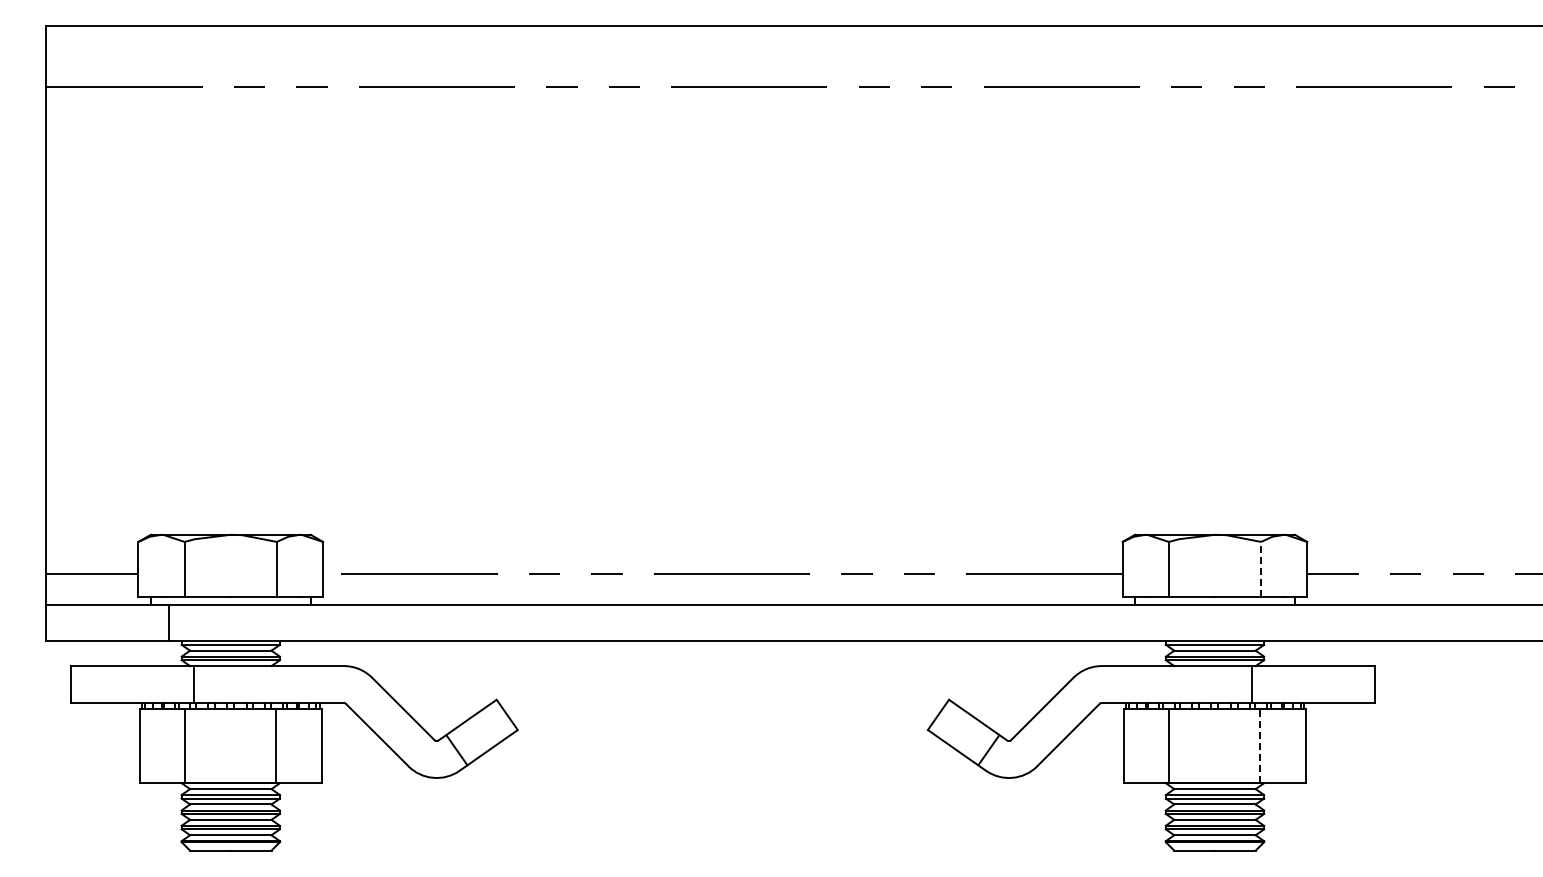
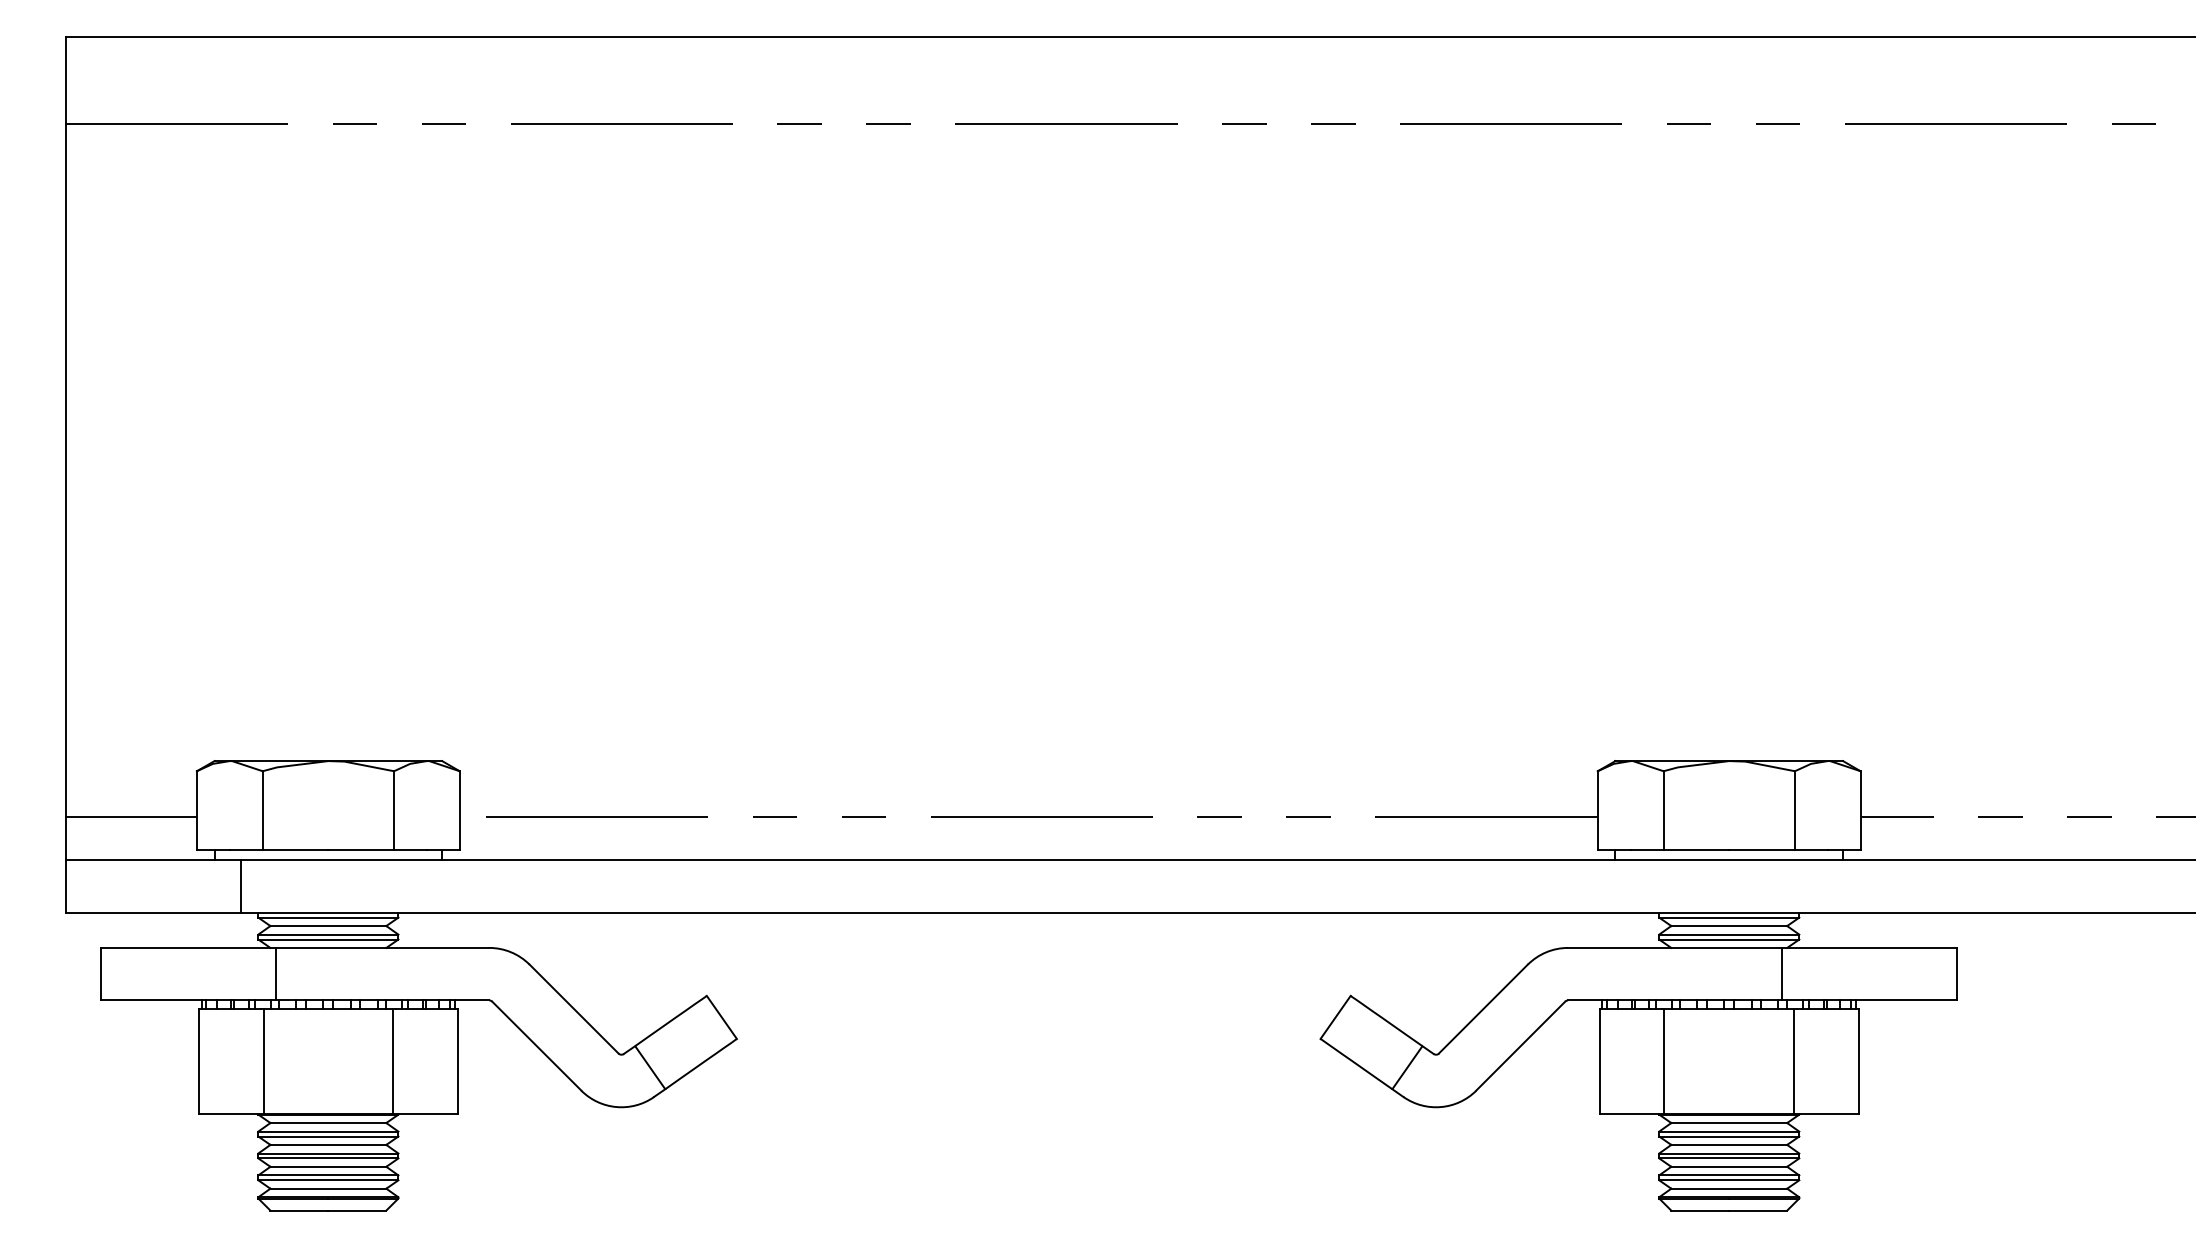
line: (1261, 569) -> (1795, 810), dashed -> solid
line: (1260, 746) -> (1794, 1062), dashed -> solid

